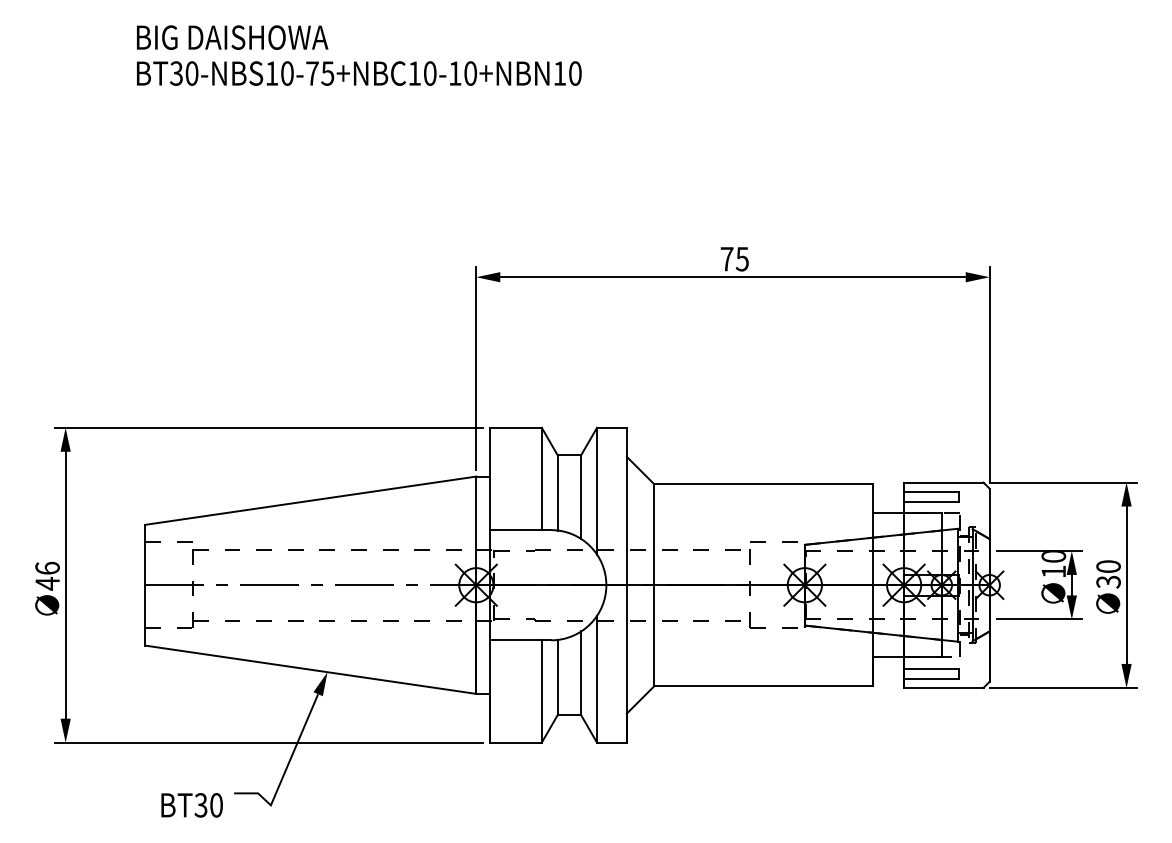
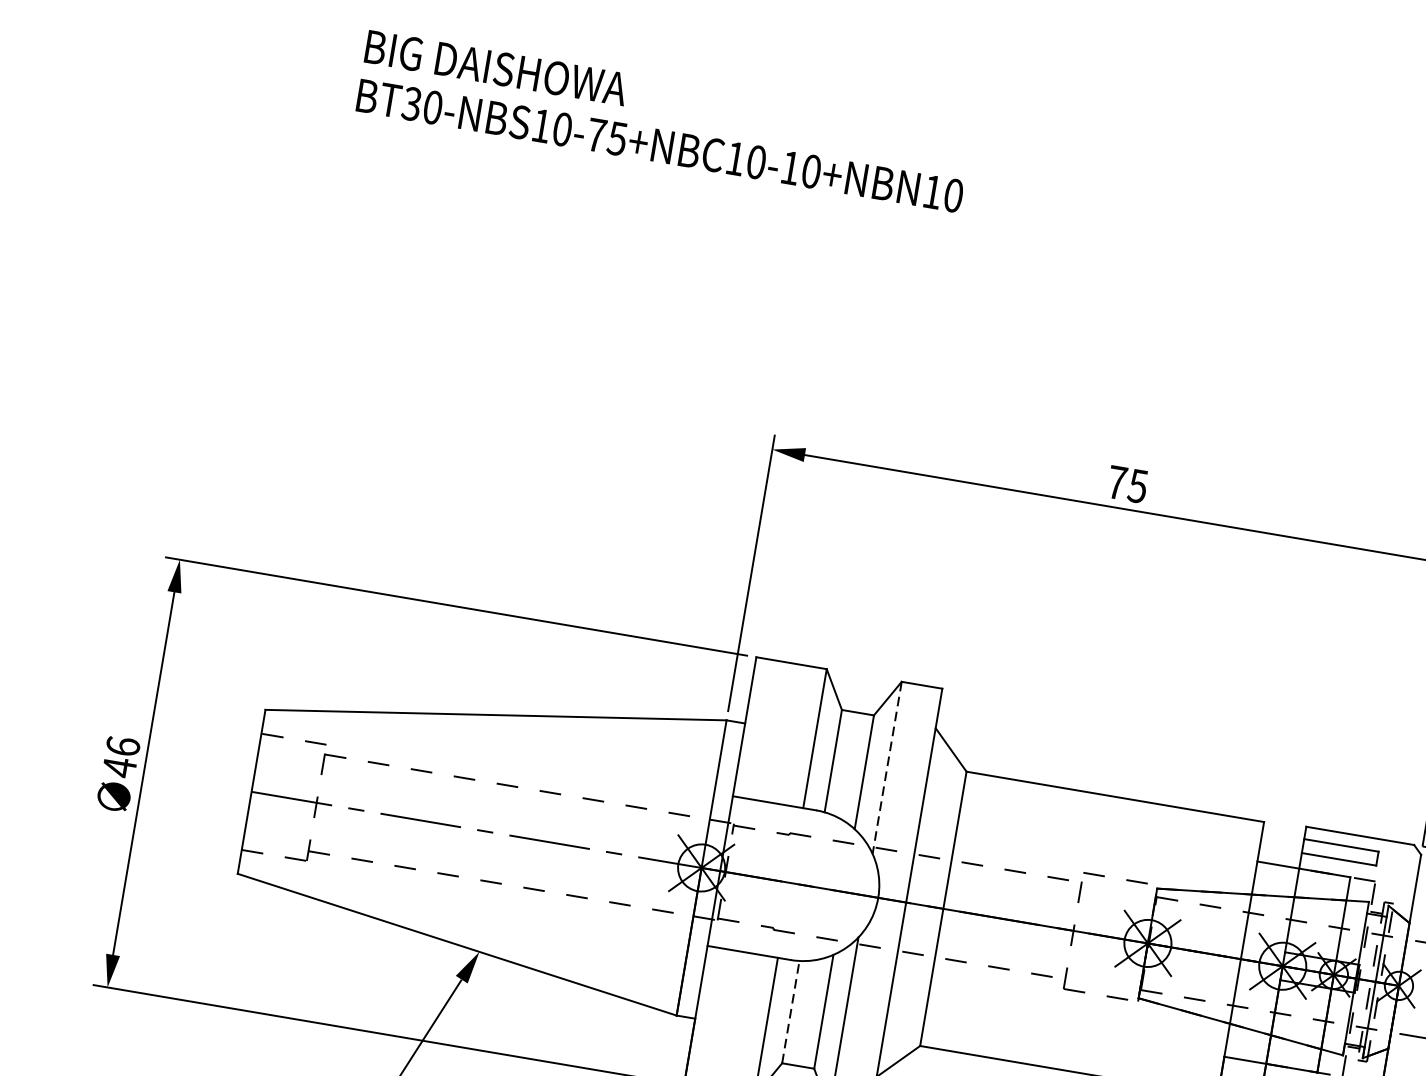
line: (597, 491) -> (887, 768), solid -> dashed
line: (557, 677) -> (790, 1011), solid -> dashed

